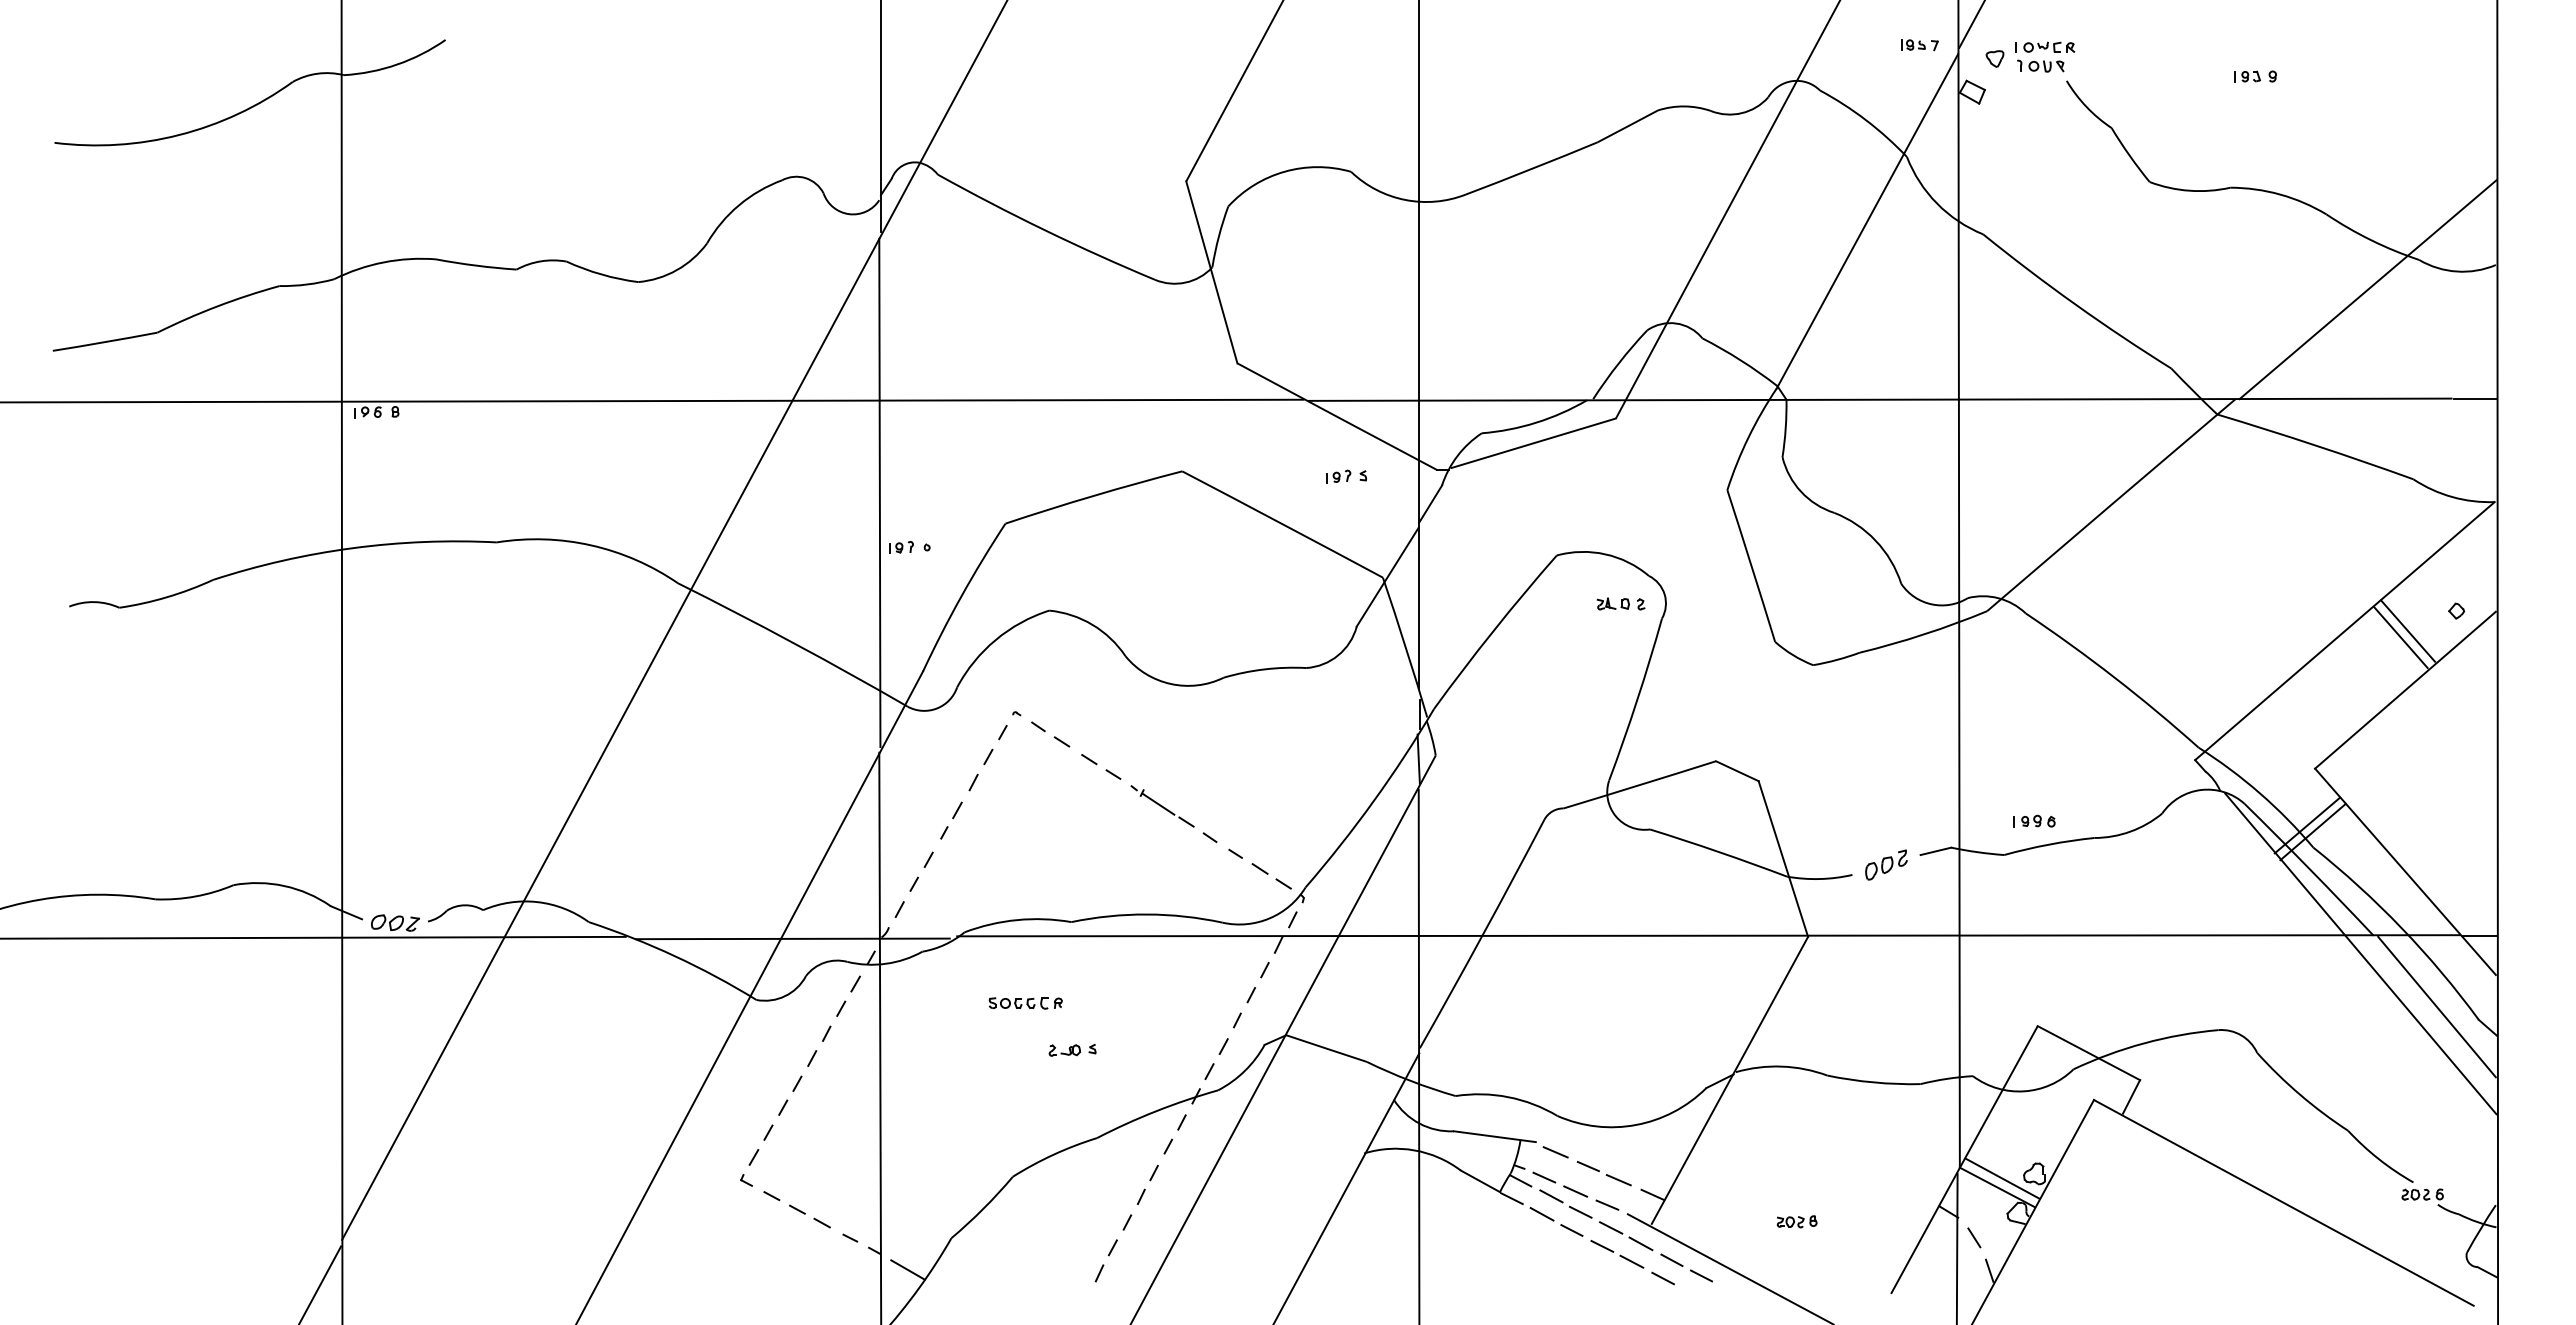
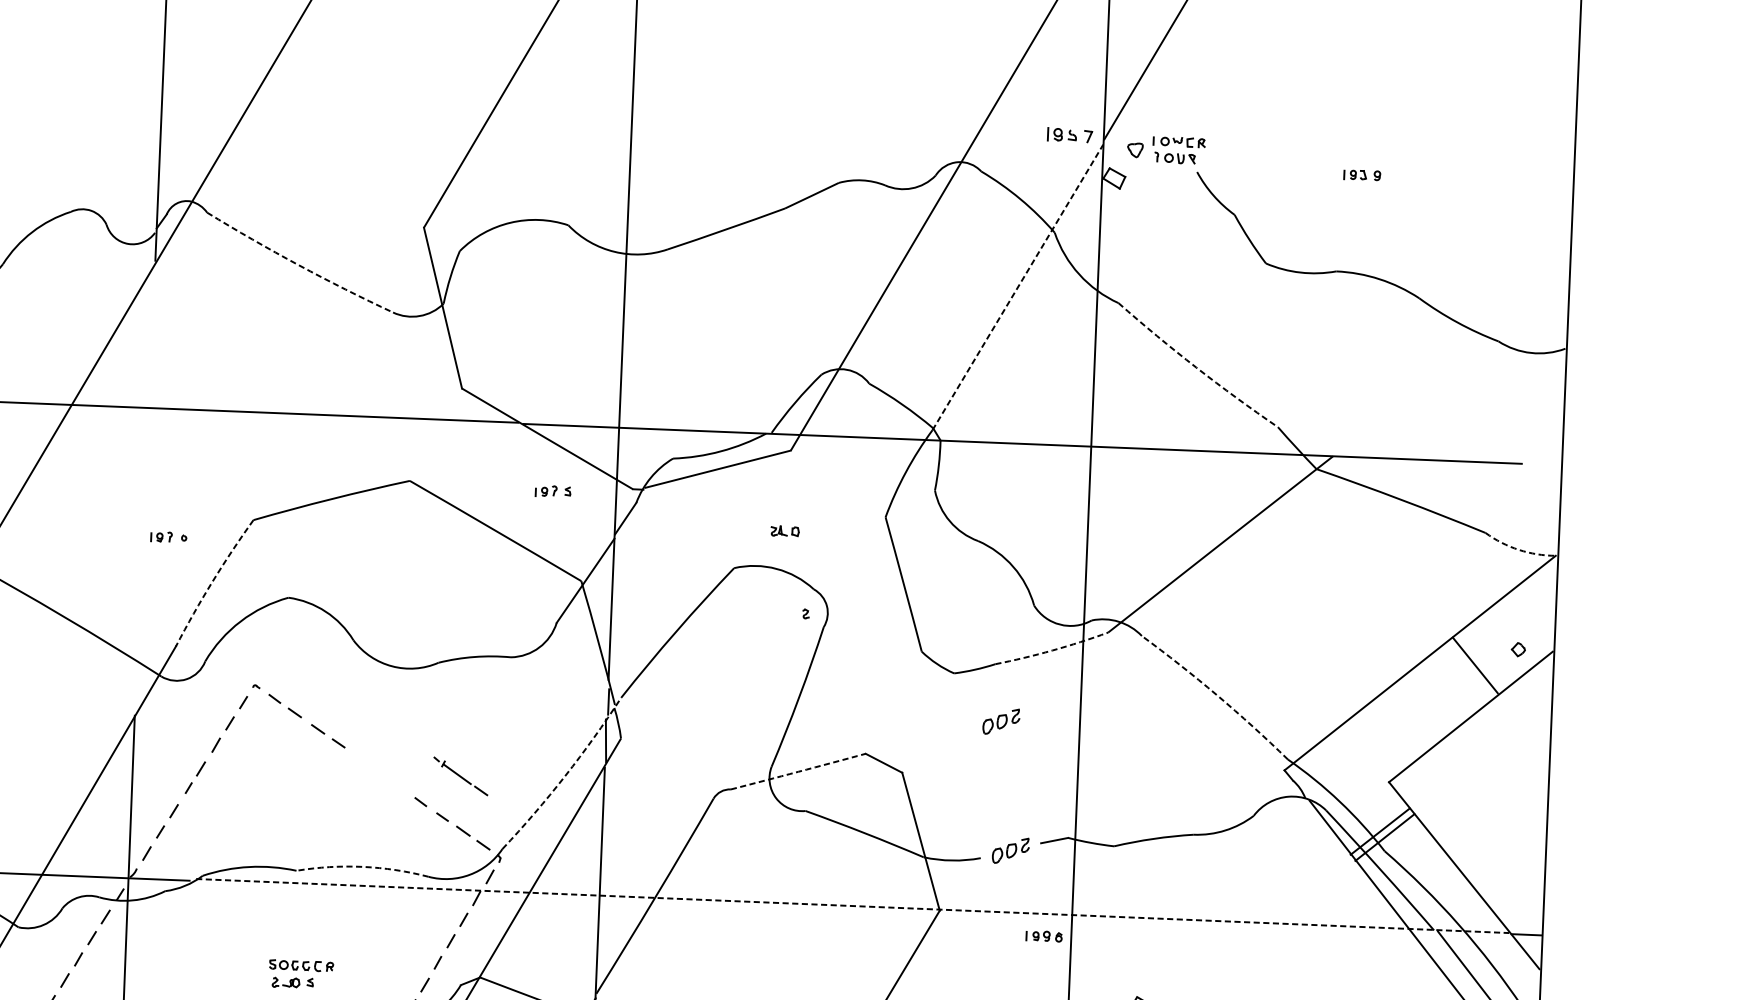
part: (1919, 45) -> (1069, 135), size x1.4
line: (1867, 220) -> (1017, 286), solid -> dashed
arc: (1044, 230) -> (298, 265), solid -> dashed
line: (2367, 289) -> (1452, 365), removed
arc: (2075, 304) -> (1196, 367), solid -> dashed
line: (2475, 398) -> (1542, 464), removed
line: (879, 492) -> (144, 488), removed
arc: (2452, 497) -> (1519, 550), solid -> dashed
arc: (961, 596) -> (212, 582), solid -> dashed
part: (1612, 603) -> (784, 530), moved
arc: (1924, 634) -> (1052, 650), solid -> dashed
line: (2400, 637) -> (1468, 670), removed
arc: (2114, 677) -> (1217, 695), solid -> dashed
part: (1869, 717) -> (1001, 721), added
arc: (1639, 785) -> (797, 772), solid -> dashed
arc: (1373, 801) -> (564, 776), solid -> dashed
part: (1162, 806) -> (460, 776), moved
part: (2034, 820) -> (1044, 935), moved
arc: (1147, 914) -> (363, 866), solid -> dashed
line: (1708, 935) -> (852, 905), solid -> dashed
part: (1025, 1003) -> (301, 965), moved

